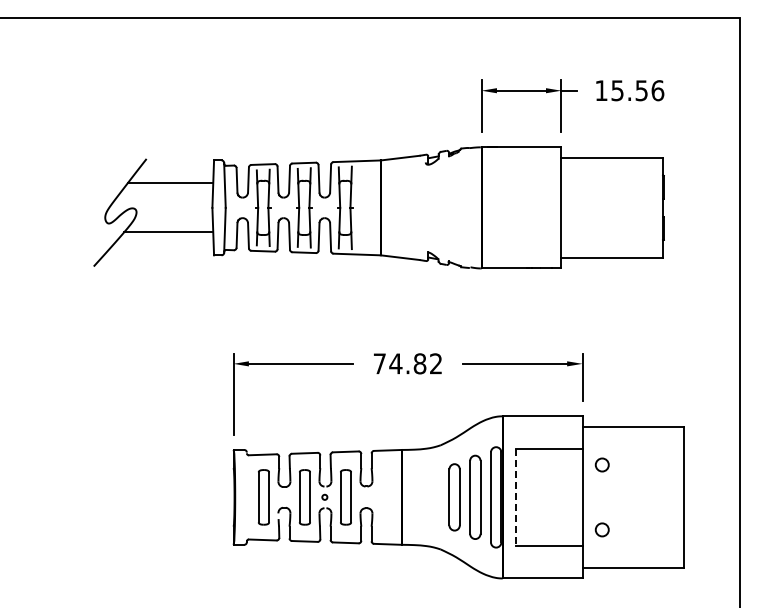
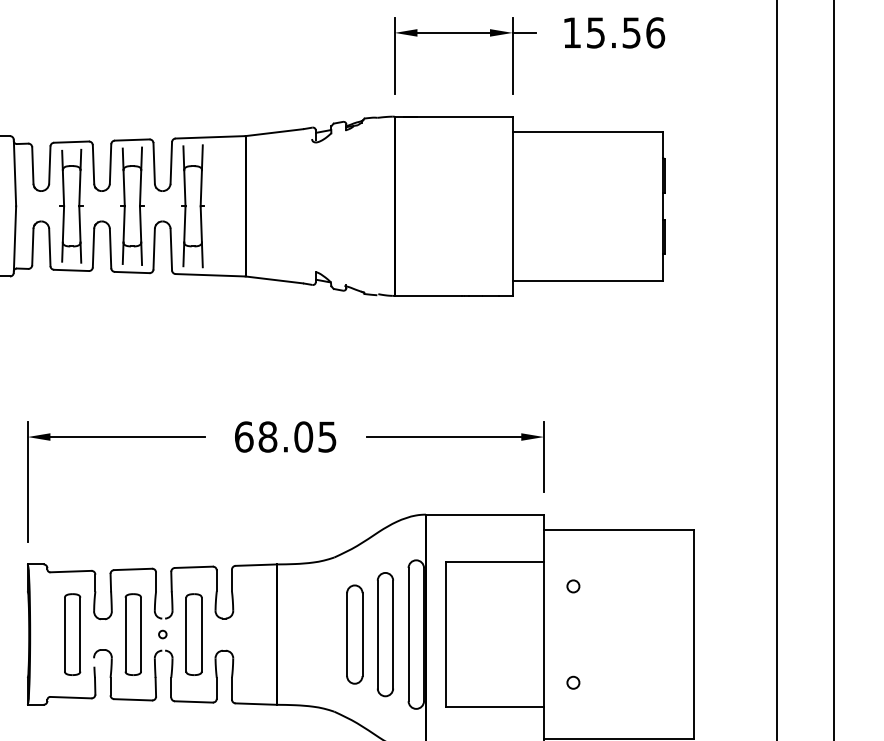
text: (407, 363) -> (285, 436), 74.82 -> 68.05
circle: (602, 464) -> (573, 585), size x0.62
line: (516, 497) -> (446, 634), dashed -> solid
circle: (602, 529) -> (573, 682), size x0.62

